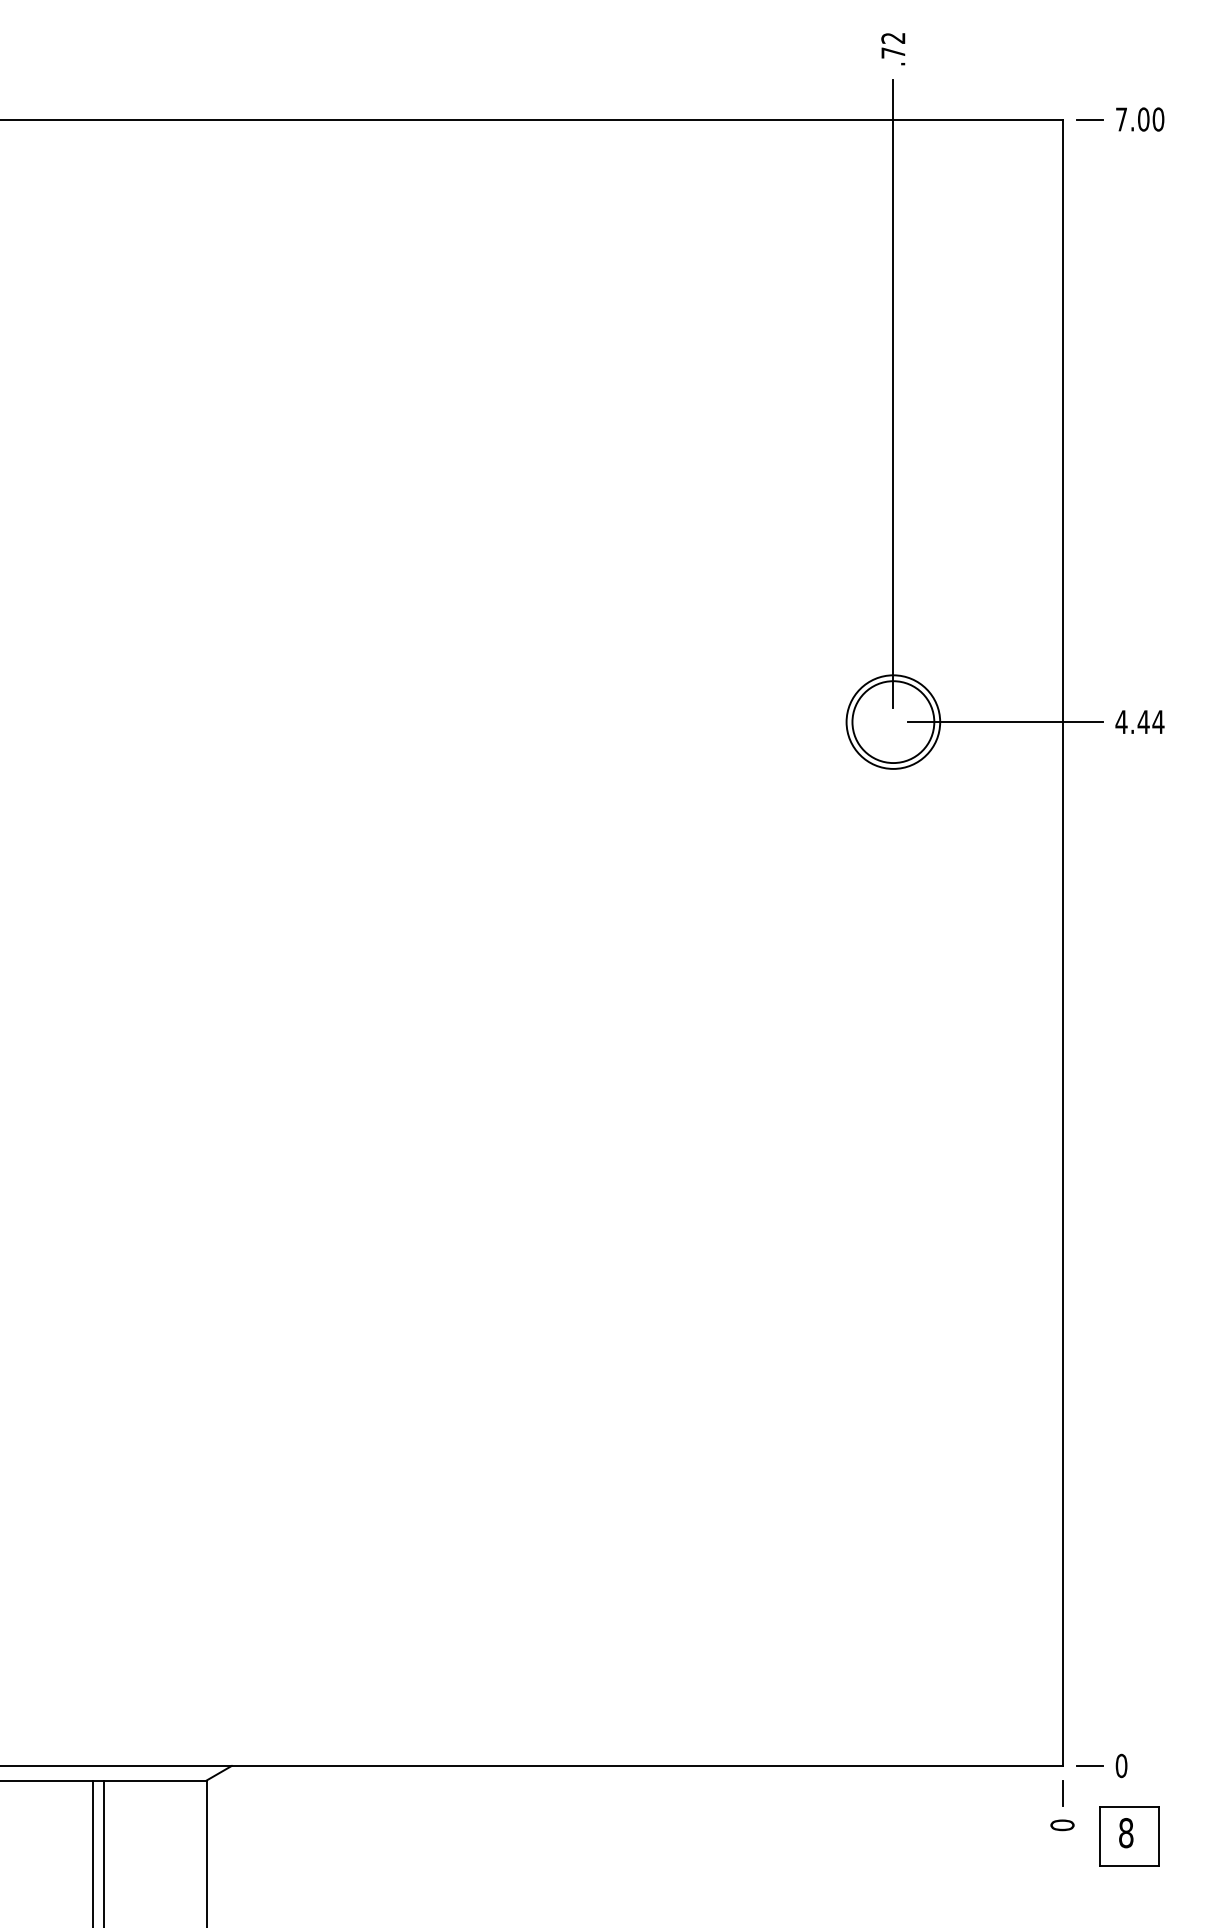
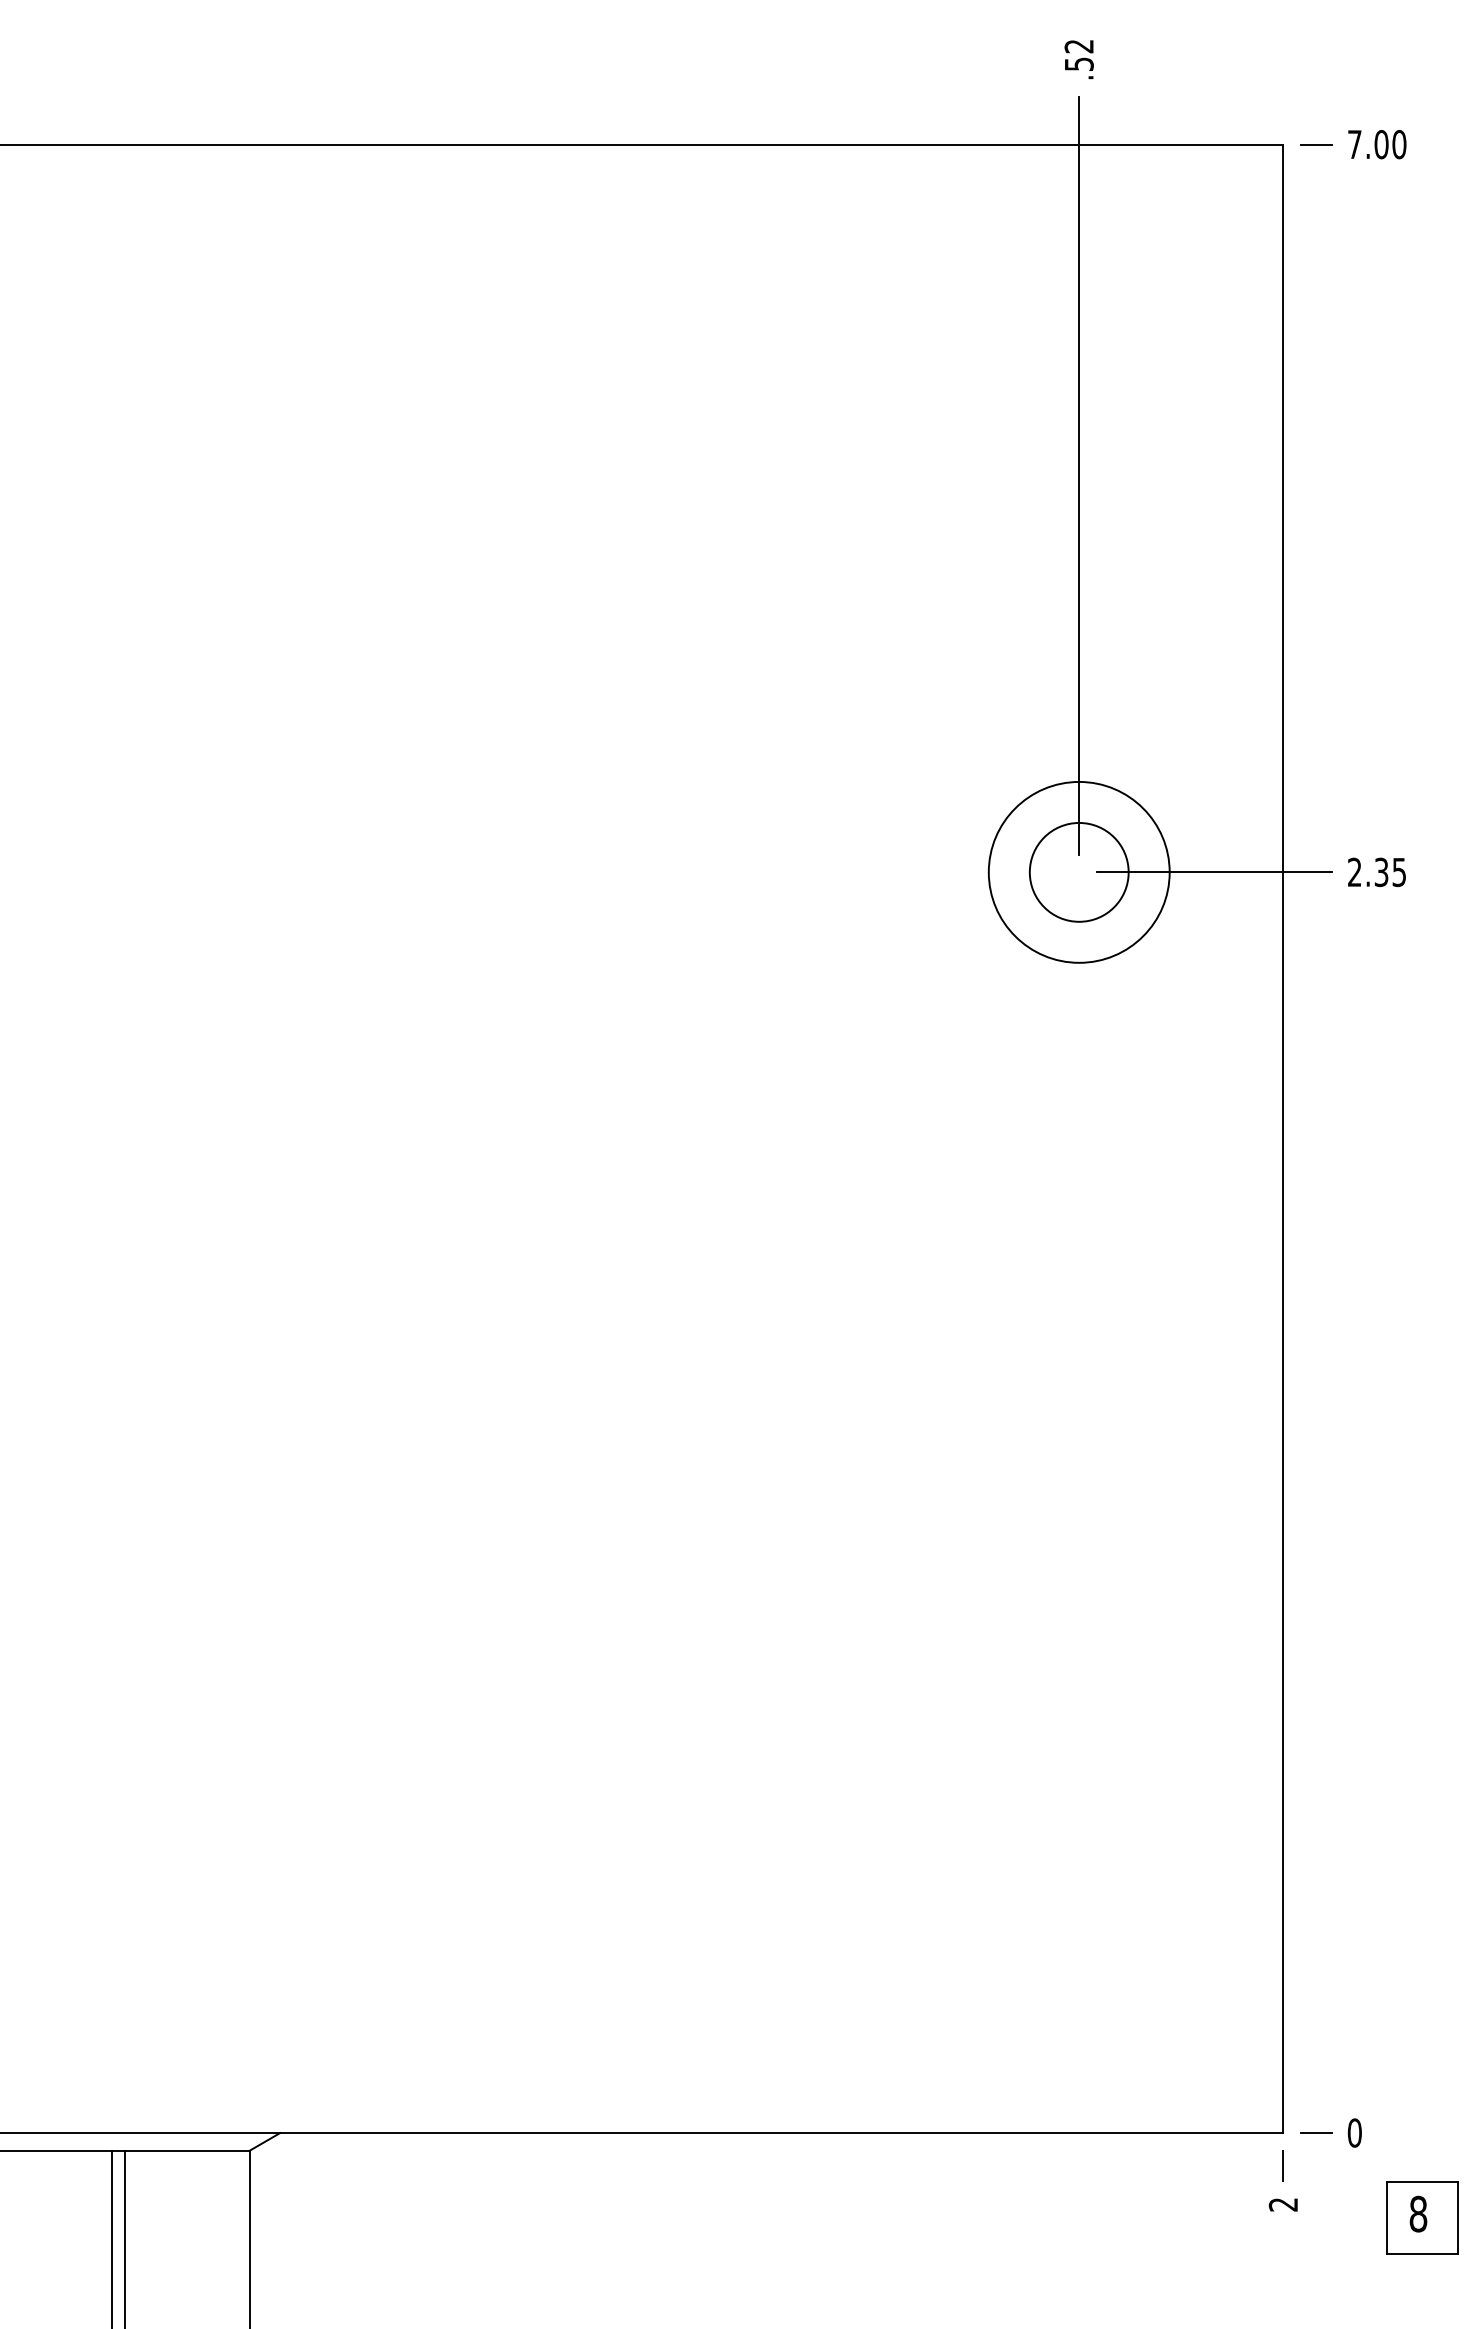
text: (893, 52) -> (1079, 63), .72 -> .52
circle: (892, 721) -> (1078, 871), size x1.6
text: (1139, 722) -> (1376, 872), 4.44 -> 2.35
text: (1062, 1825) -> (1283, 2204), 0 -> 2
part: (1129, 1835) -> (1422, 2217), moved

